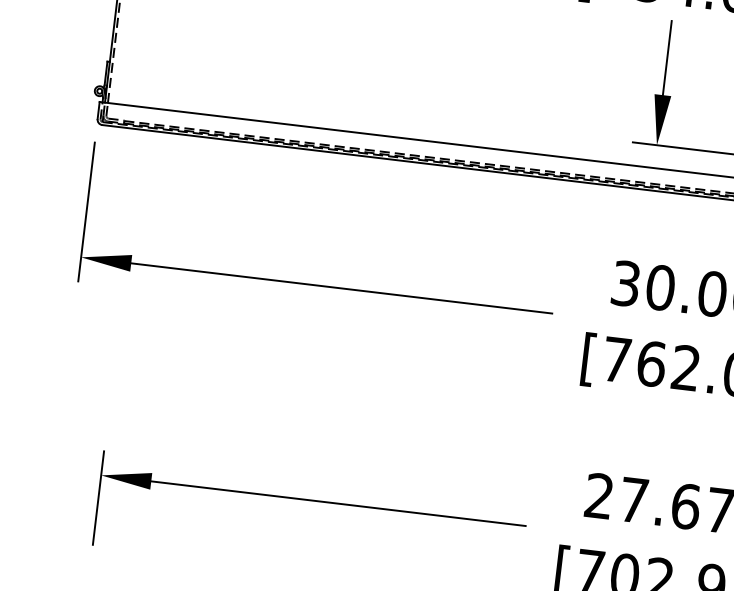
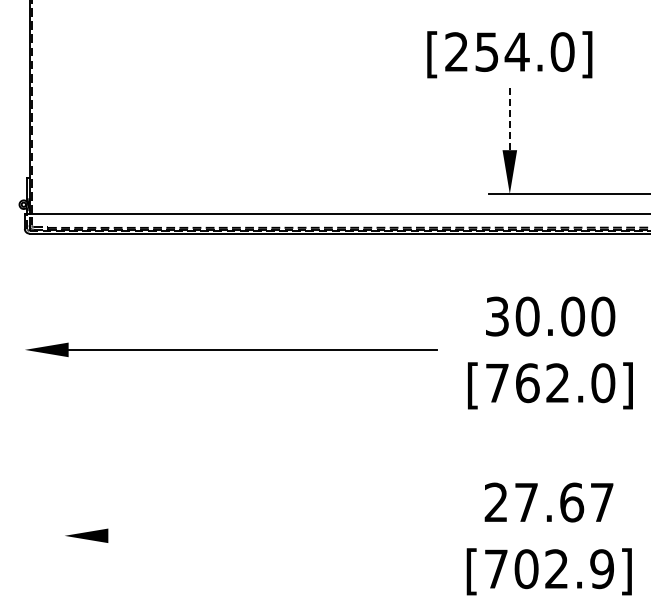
line: (666, 57) -> (509, 117), solid -> dashed
line: (86, 211) -> (24, 309), removed
line: (98, 497) -> (64, 555), removed
line: (337, 503) -> (271, 535), removed

